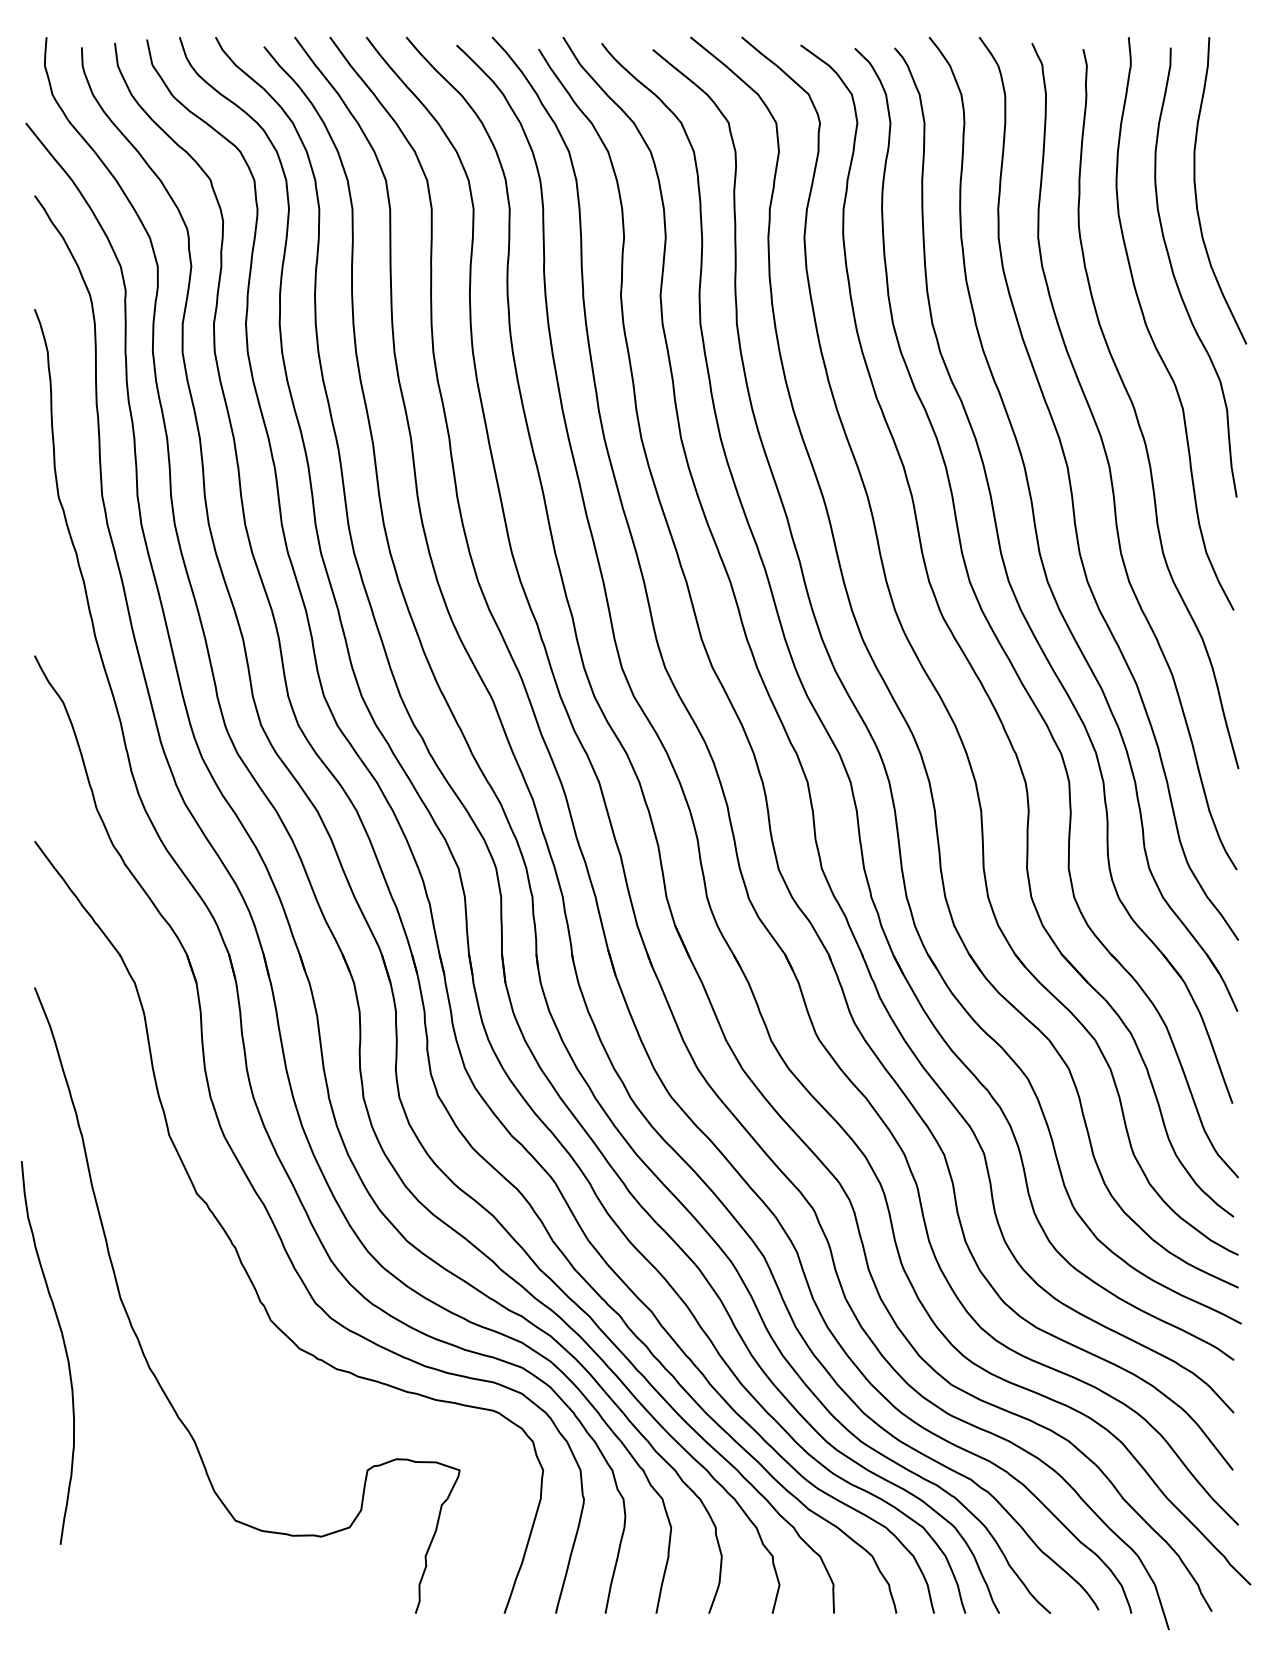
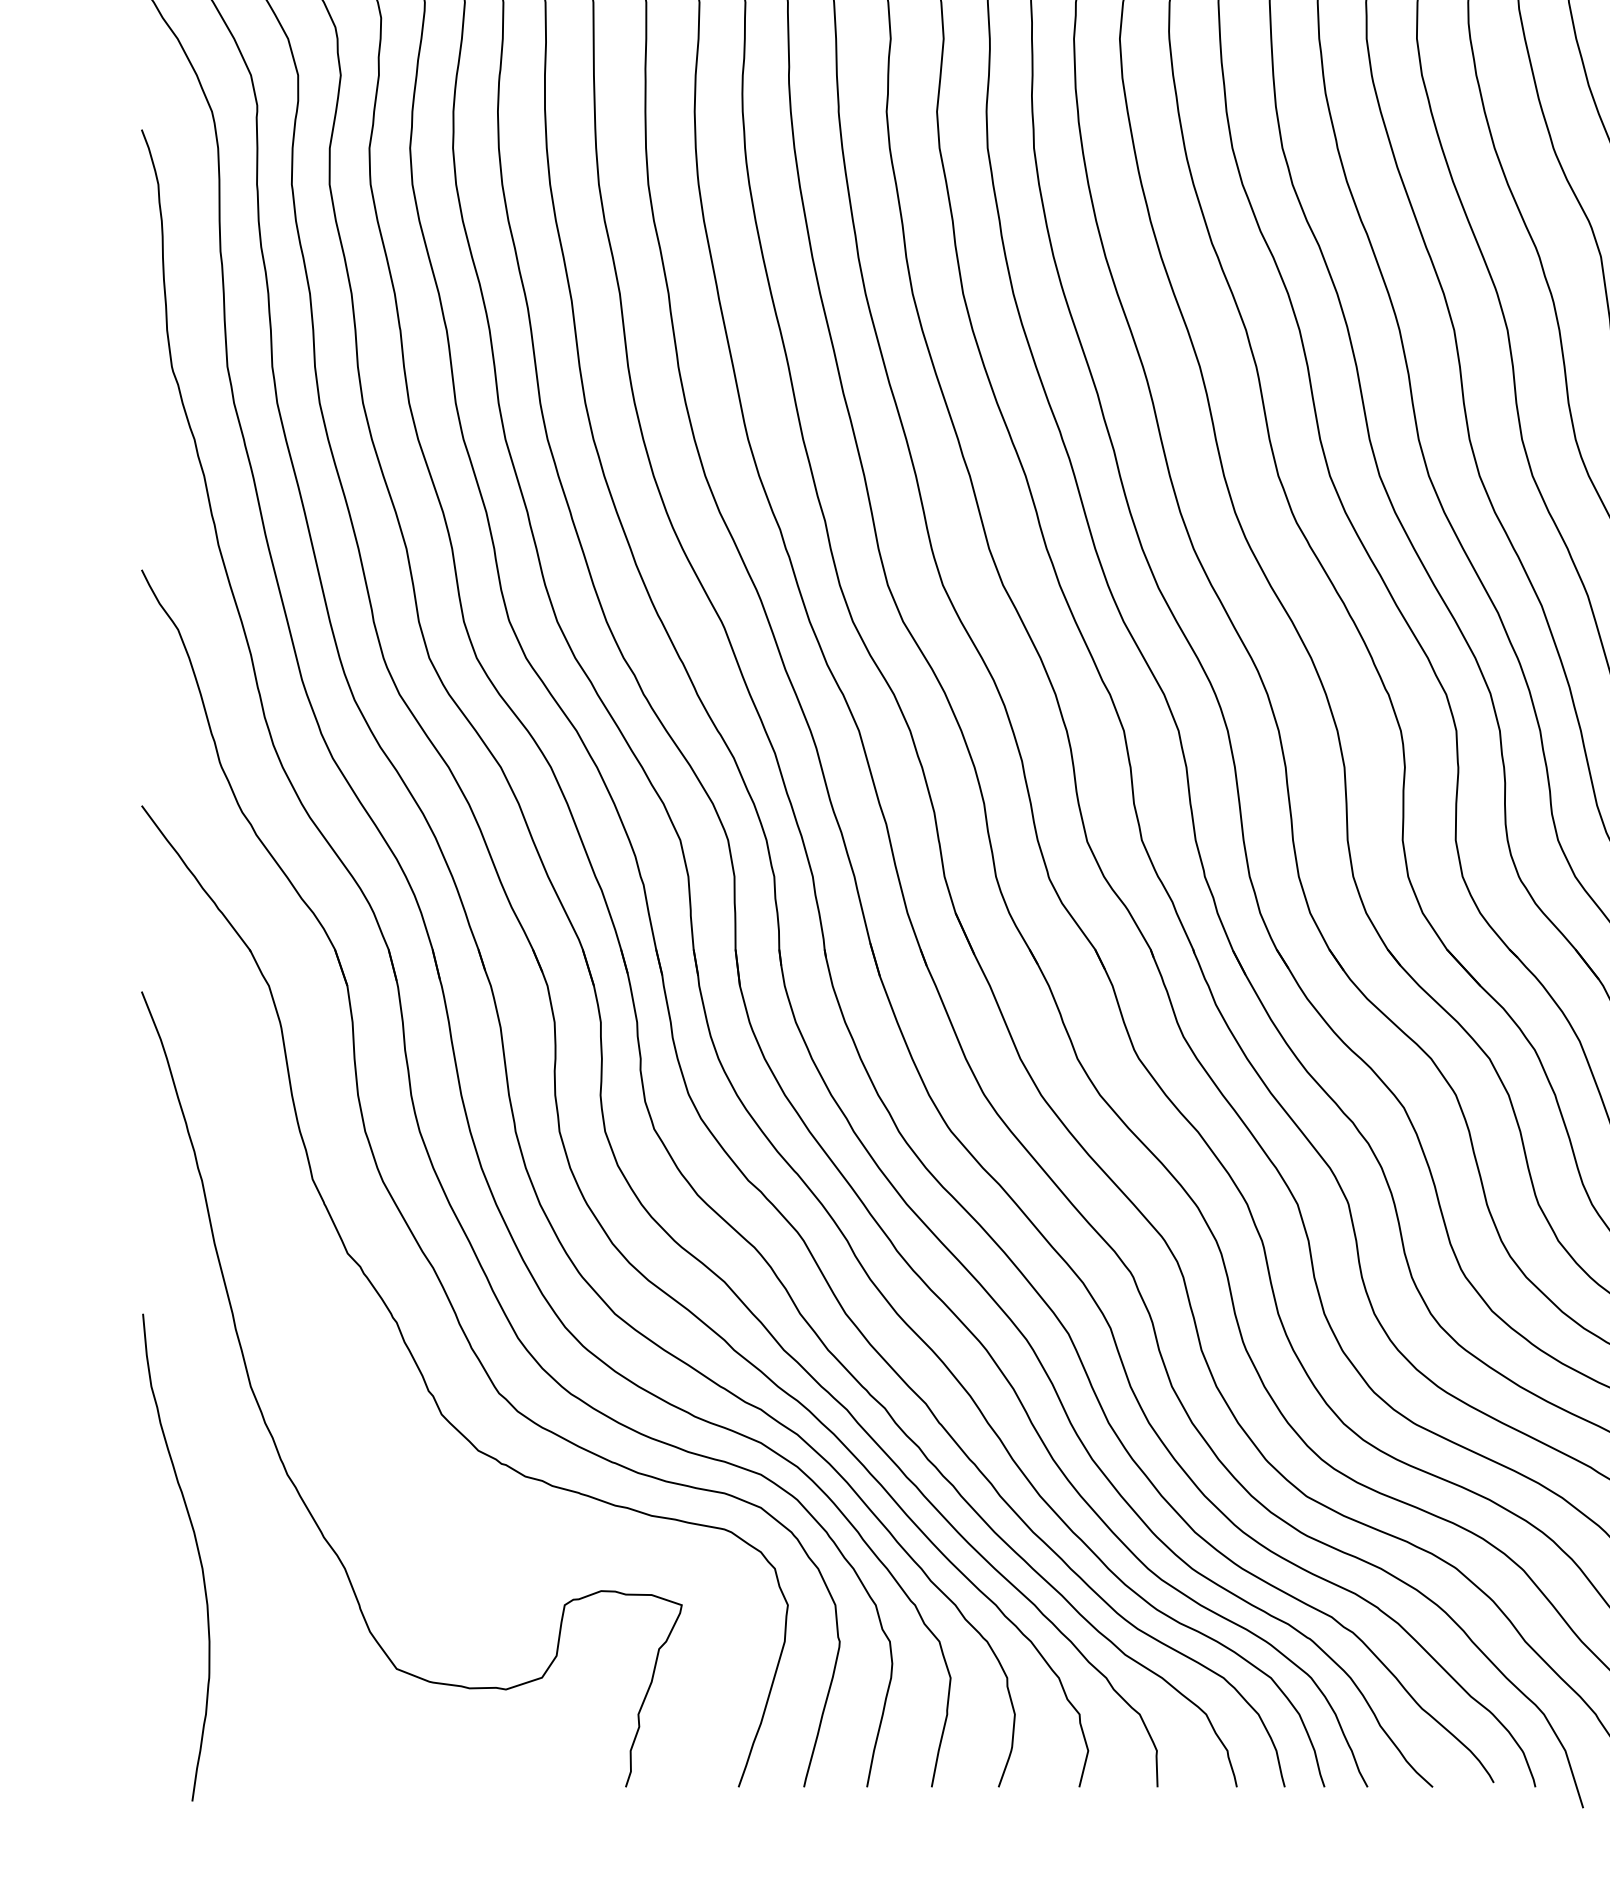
curve: (64, 1349) -> (197, 1553), moved

